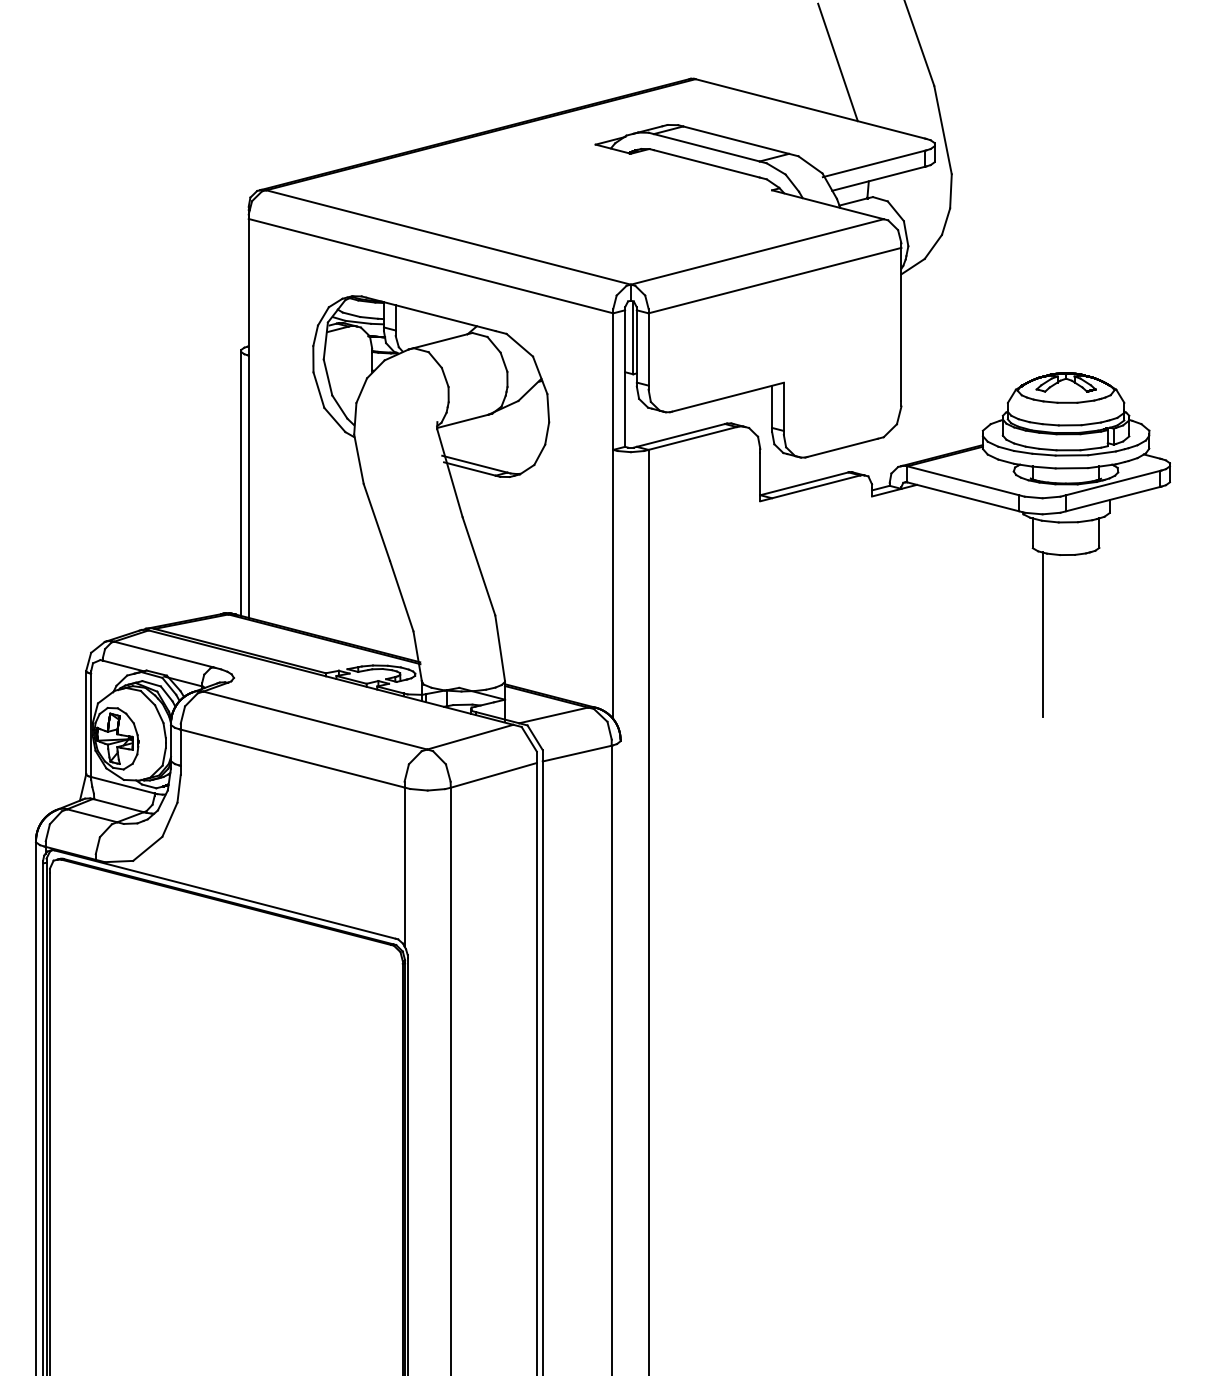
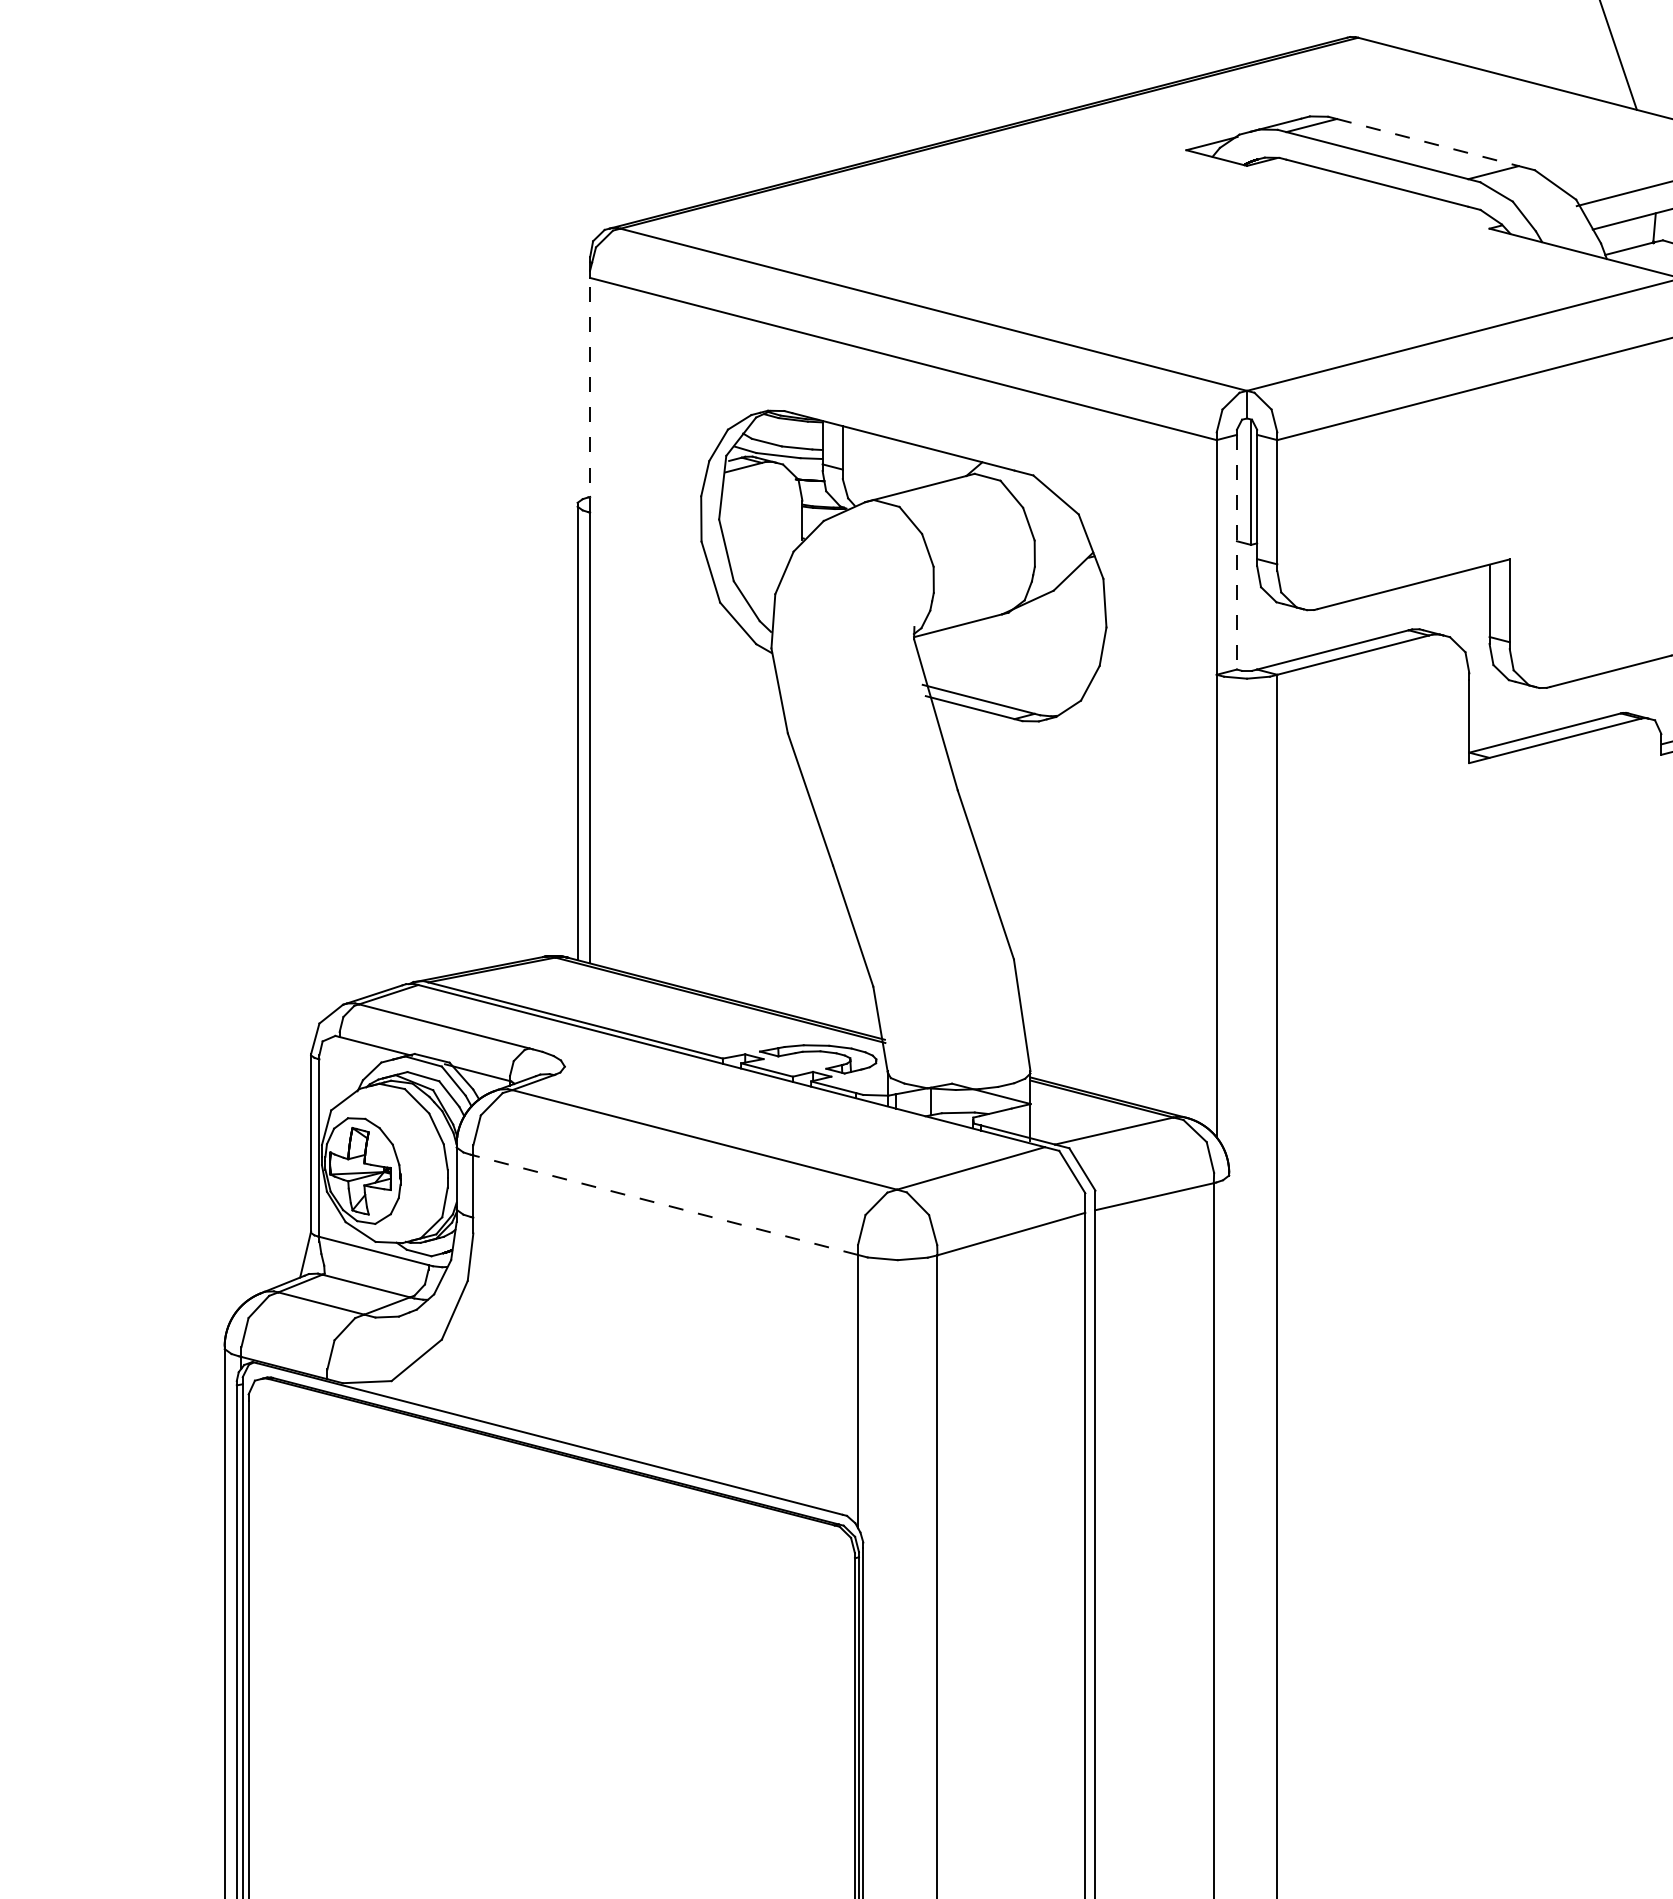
line: (736, 140) -> (1428, 143), solid -> dashed
line: (248, 282) -> (589, 387), solid -> dashed
line: (625, 379) -> (1237, 553), solid -> dashed
line: (292, 758) -> (665, 1205), solid -> dashed

